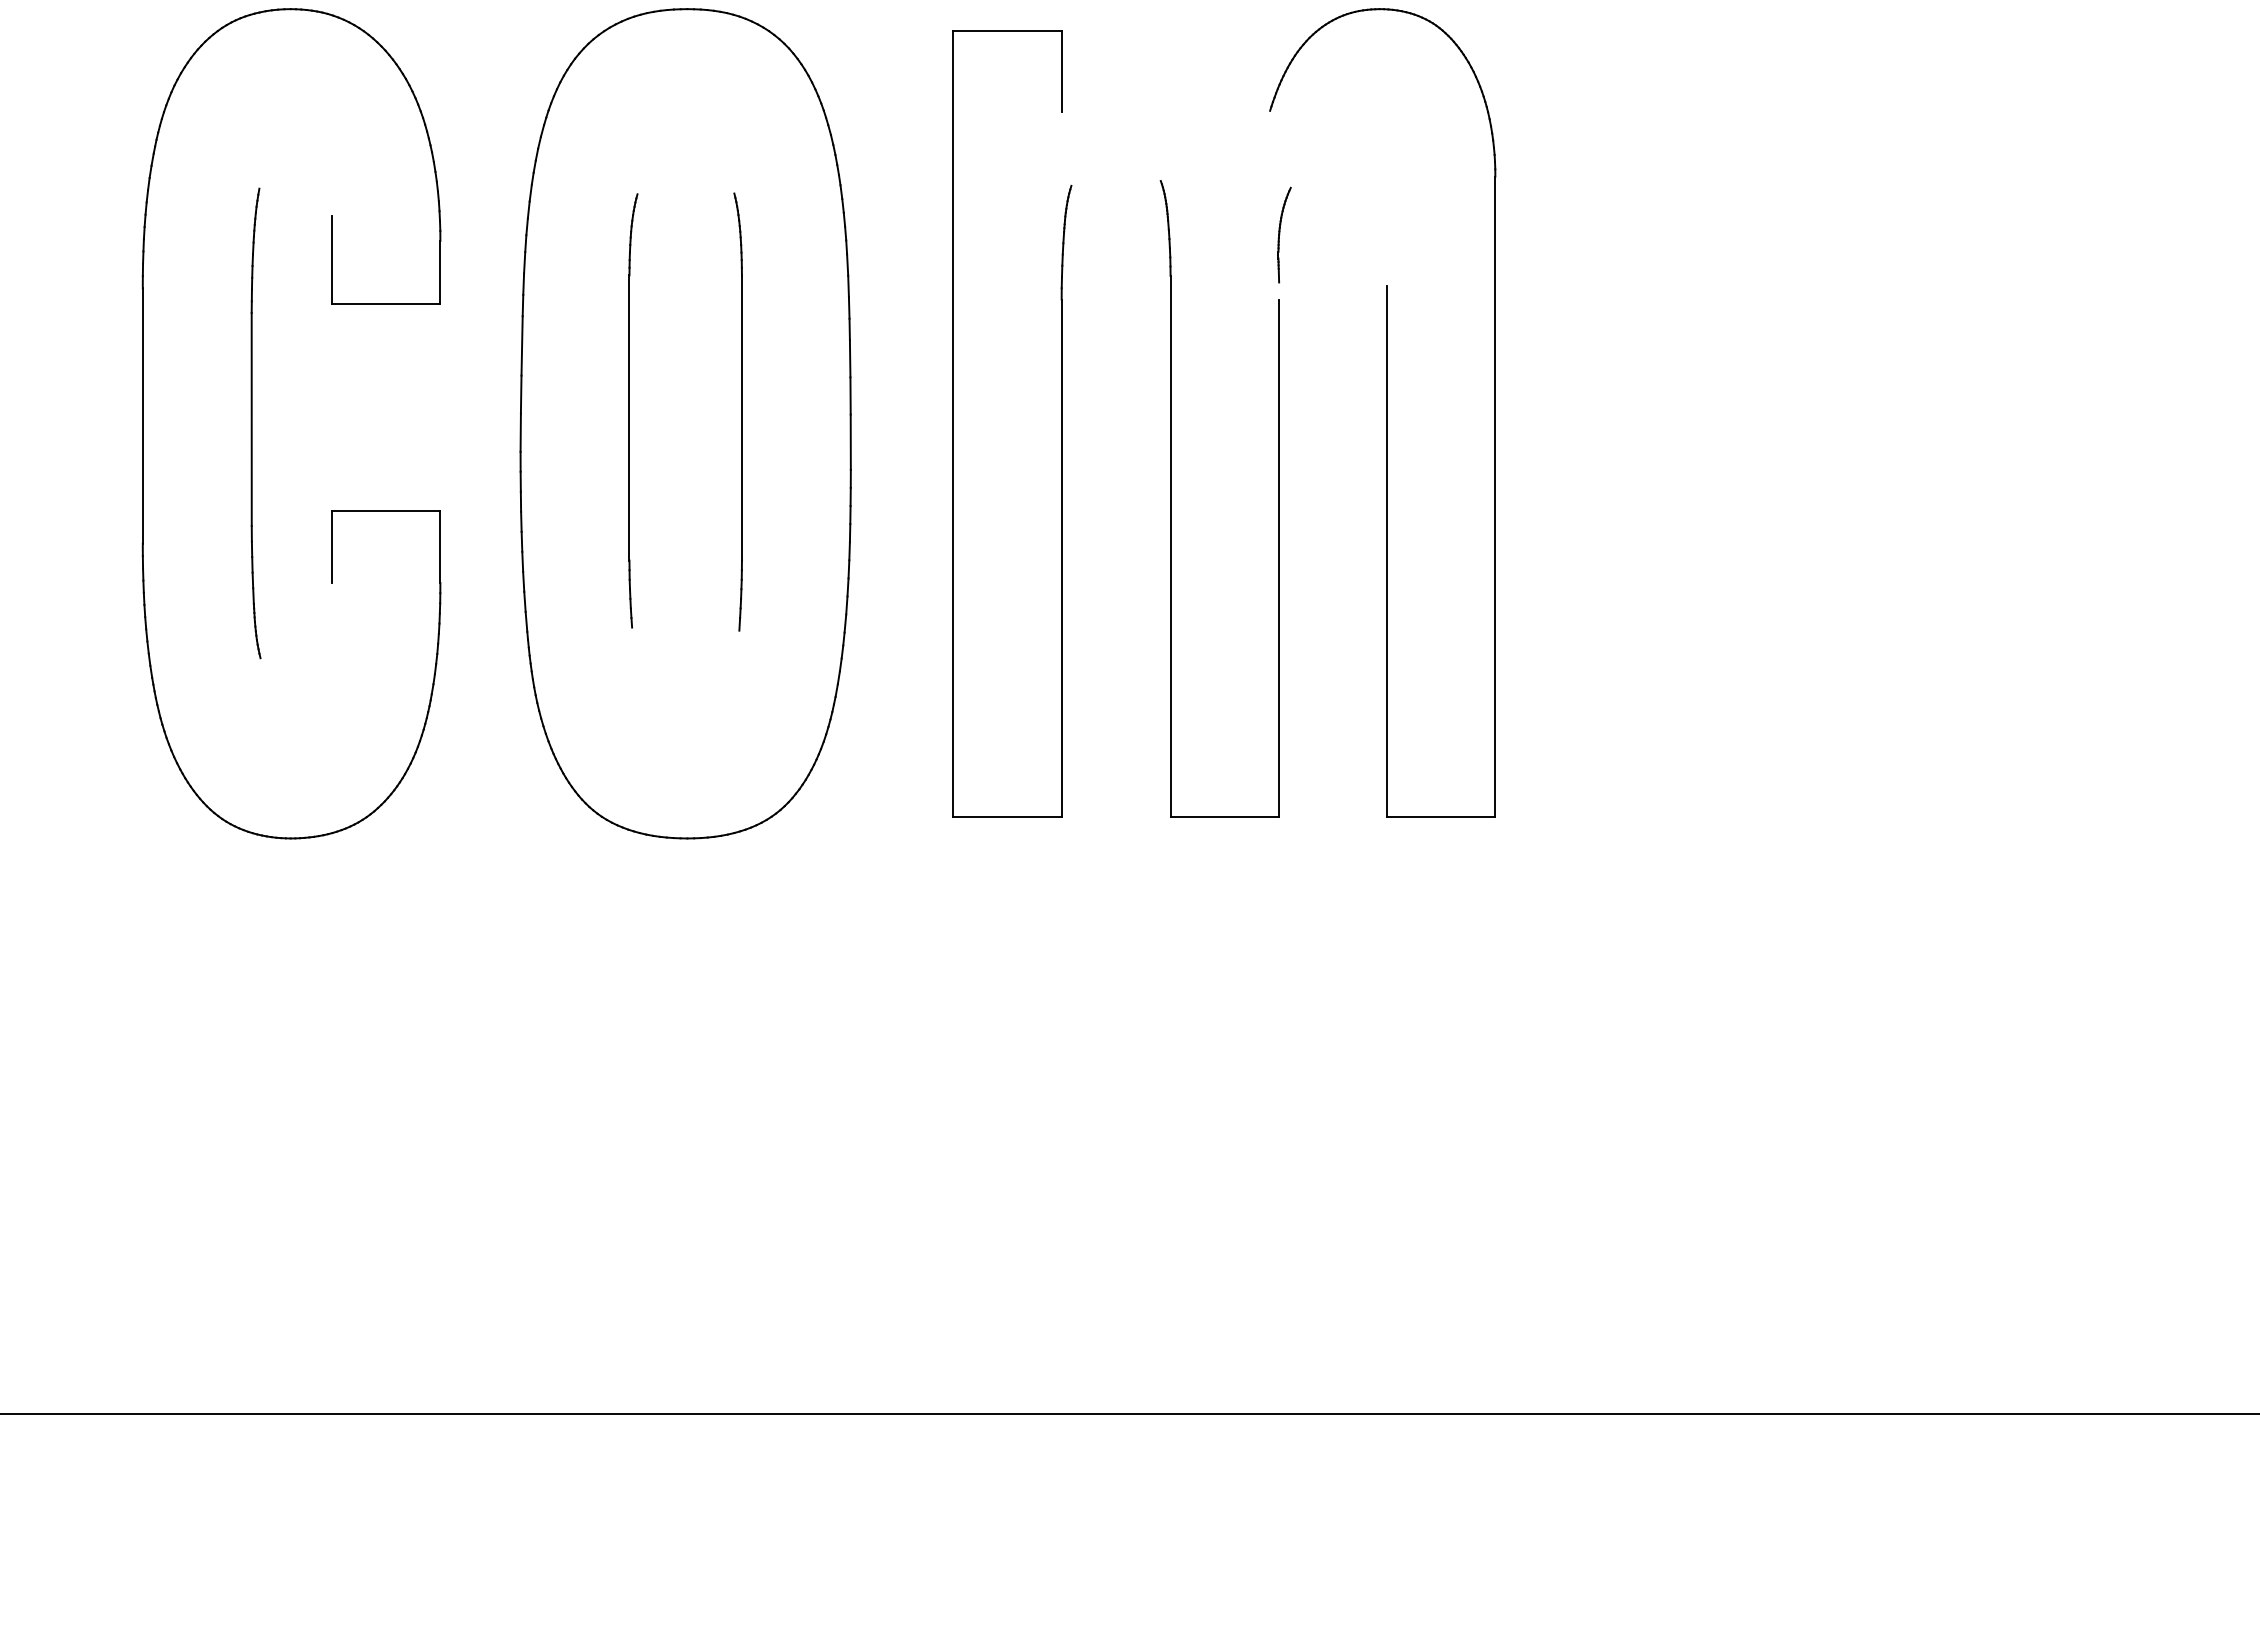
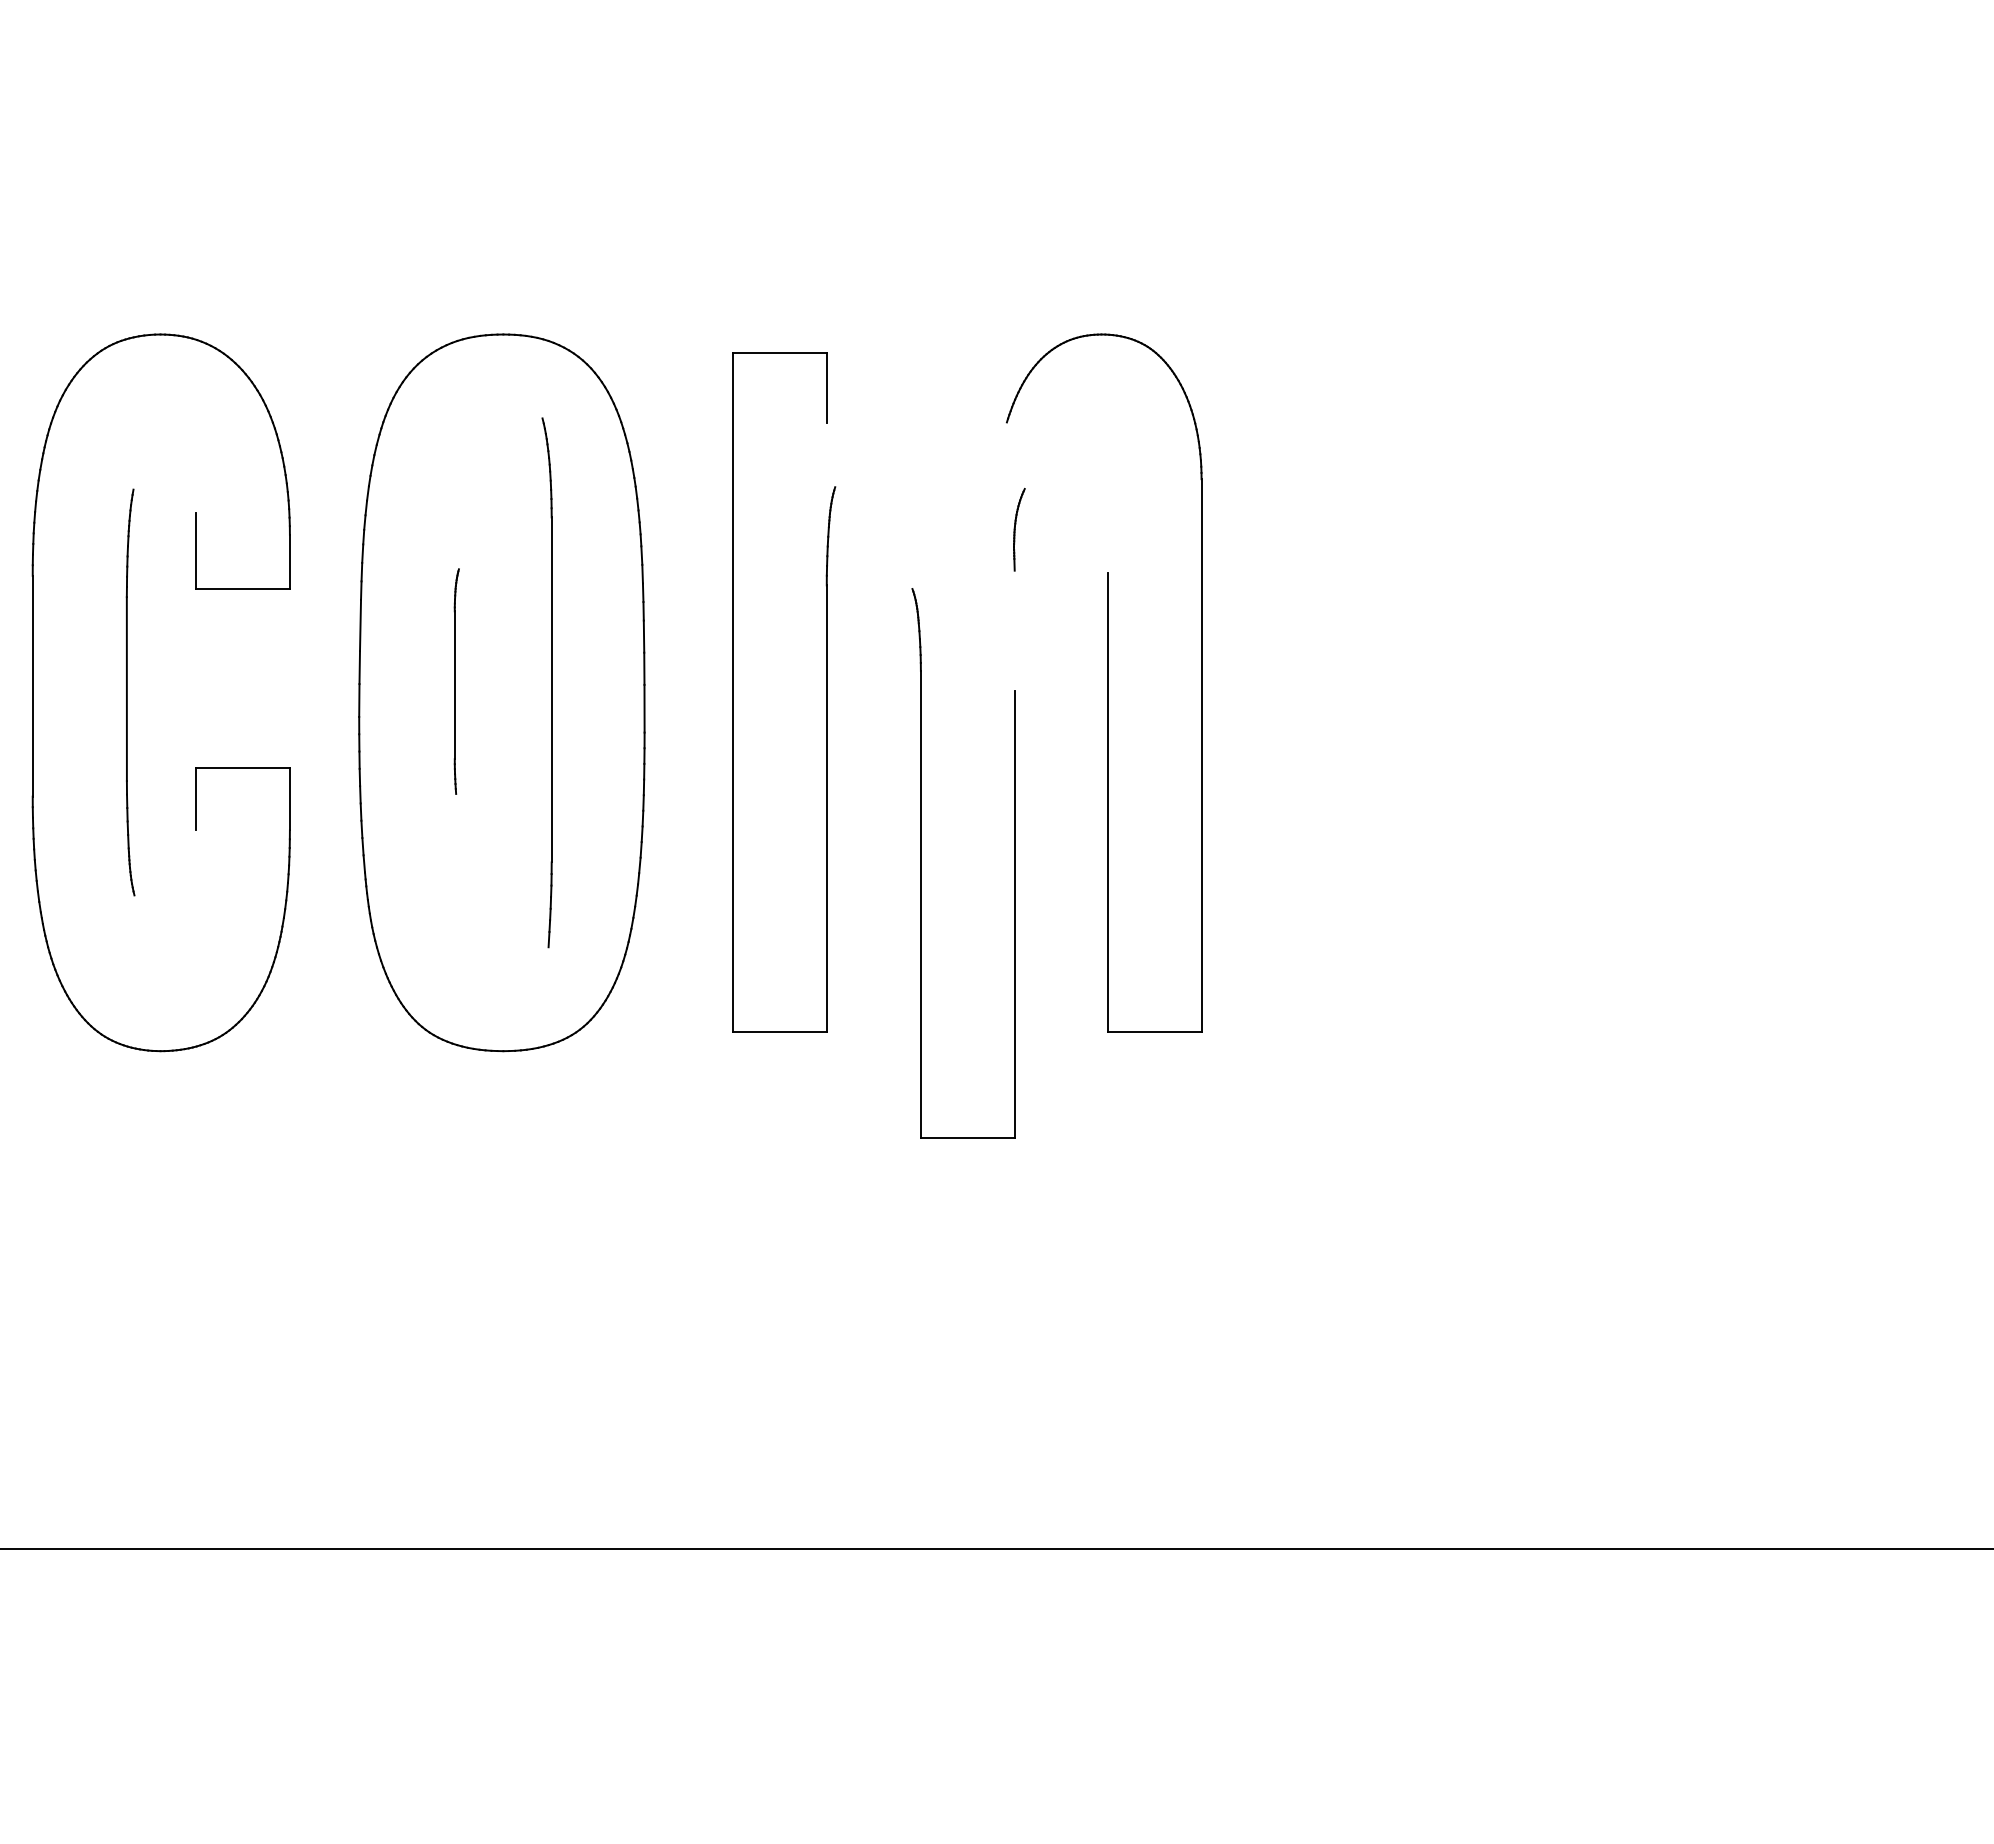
part: (633, 410) -> (456, 681), size x0.6
part: (738, 411) -> (547, 682), size x1.4
part: (1171, 498) -> (921, 863), moved

